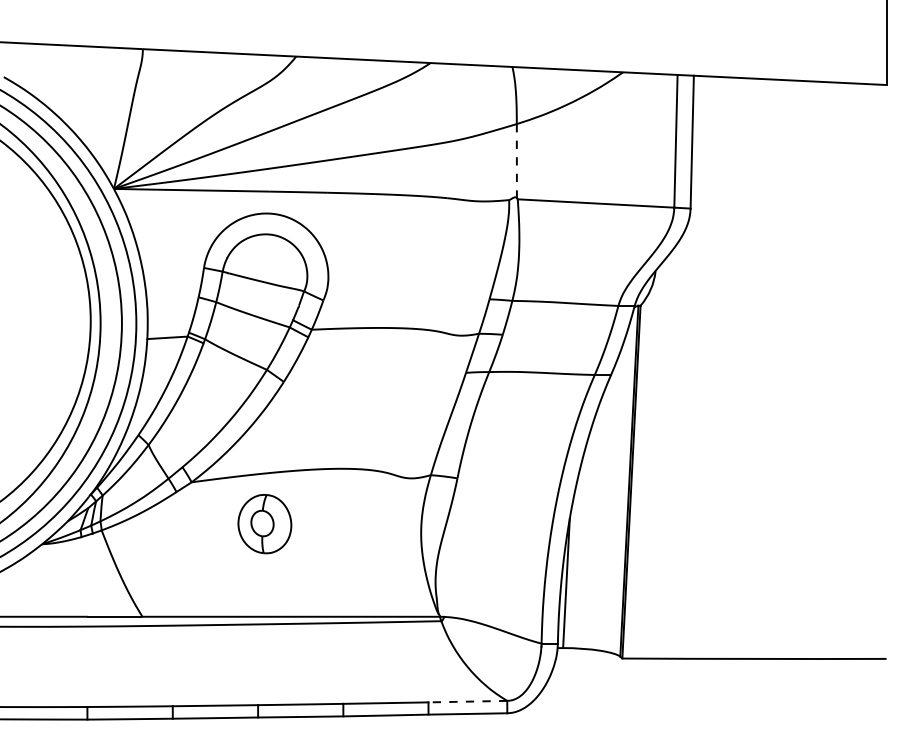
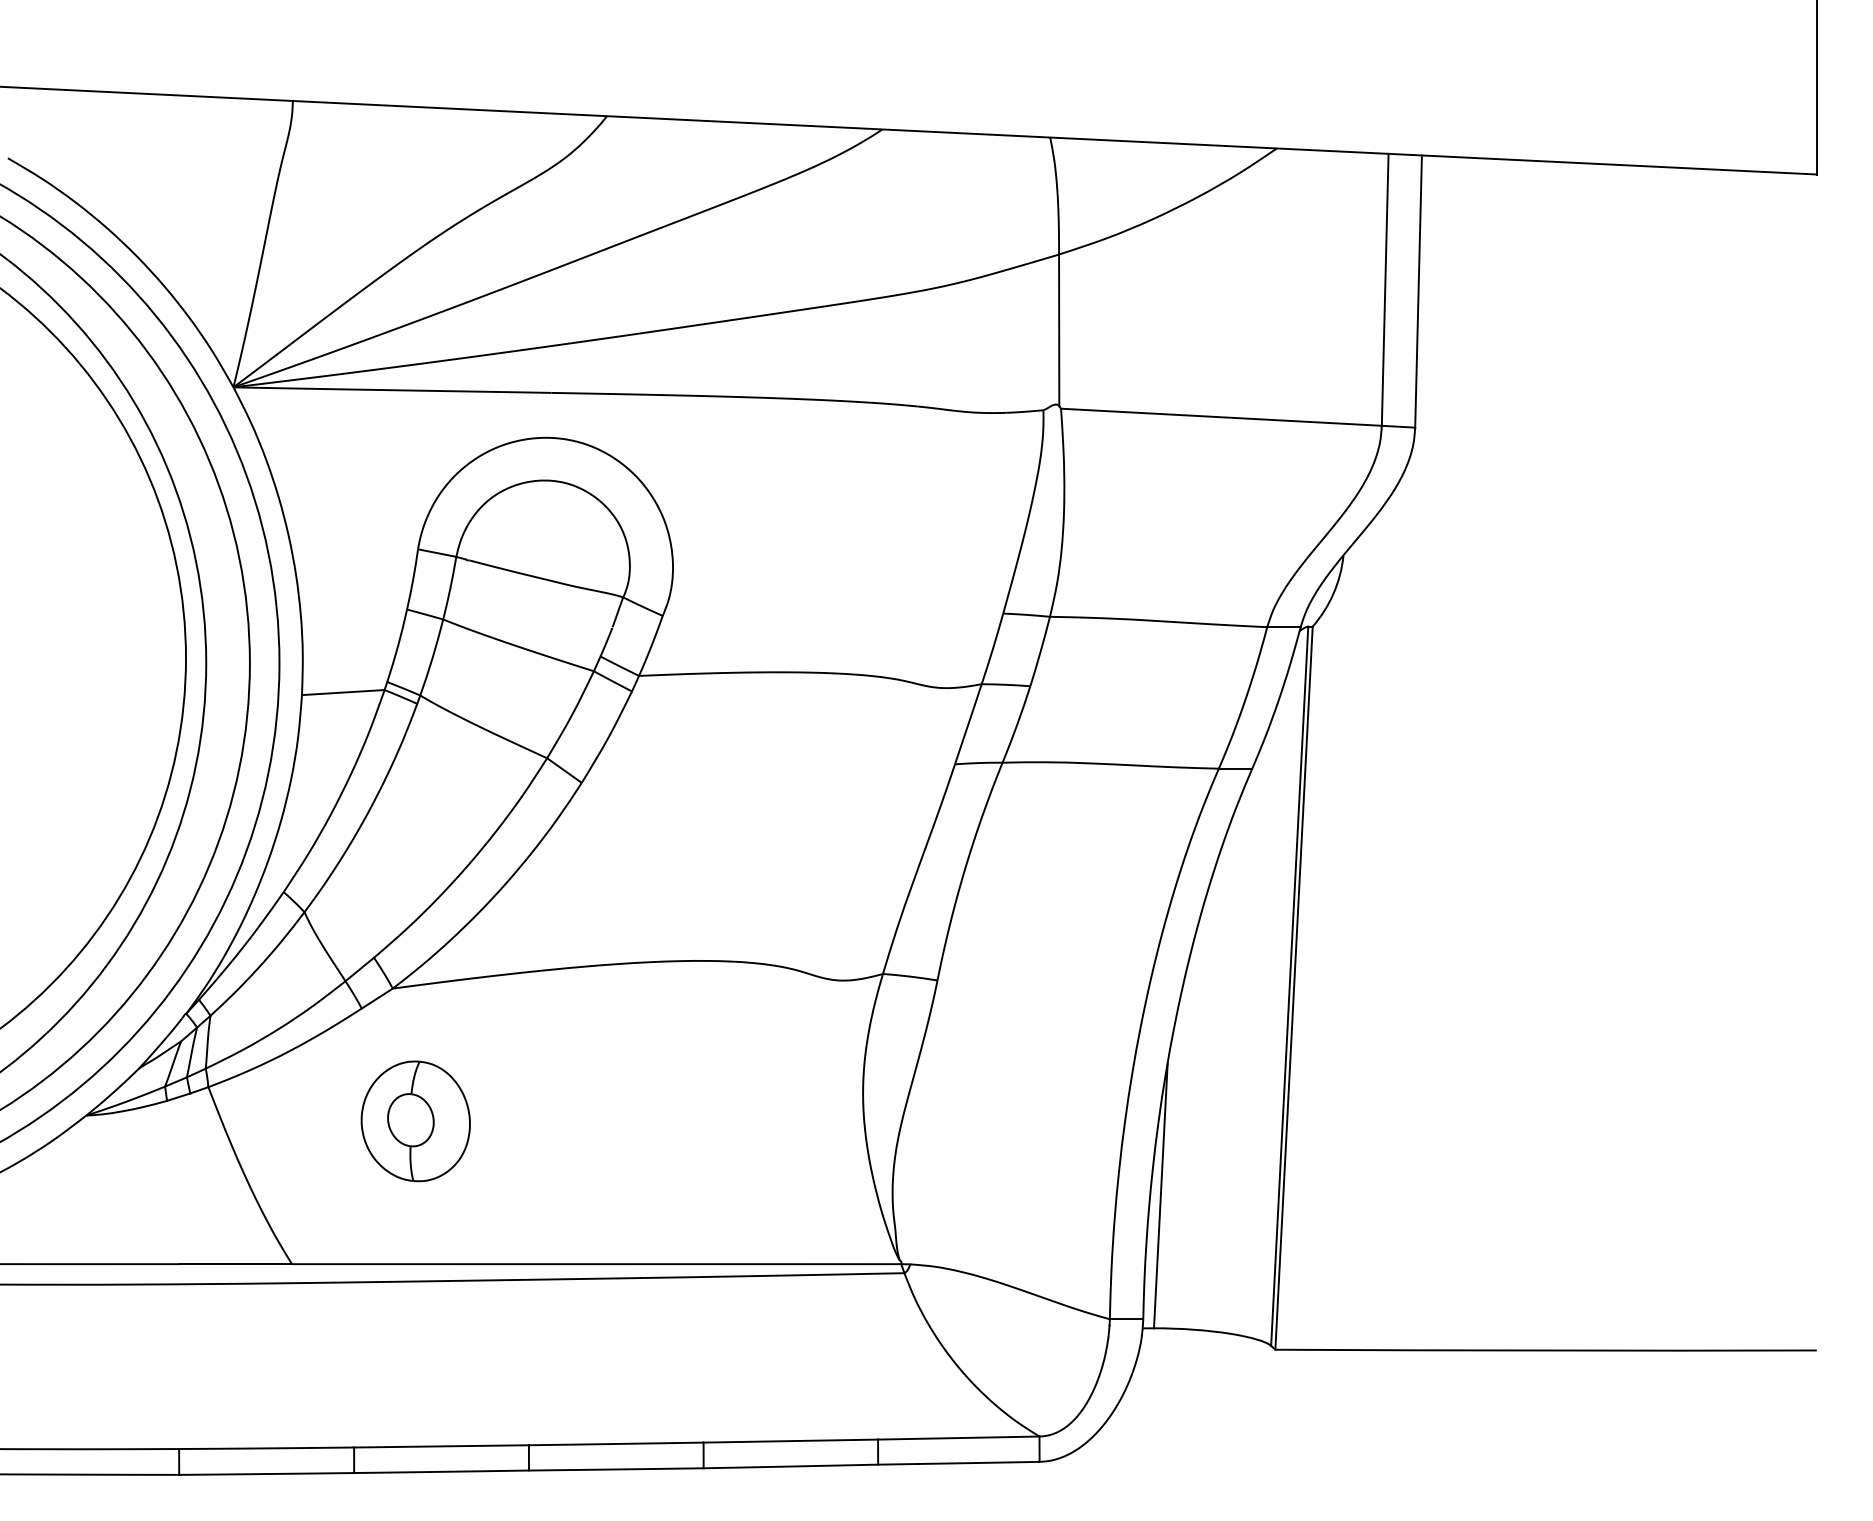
line: (516, 161) -> (1058, 331), dashed -> solid
part: (264, 524) -> (414, 1122), moved
line: (467, 701) -> (958, 1437), dashed -> solid

